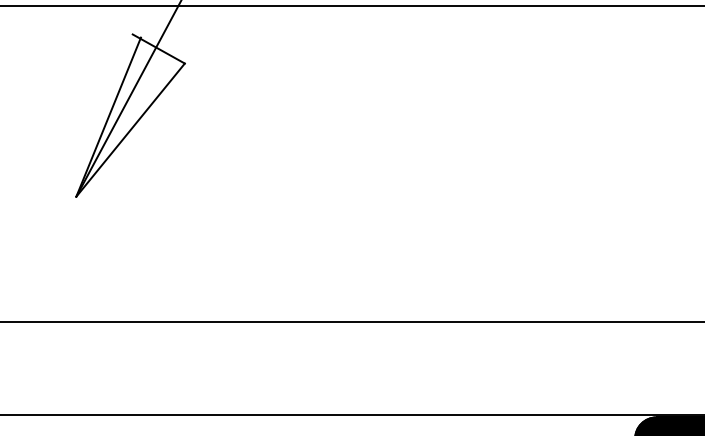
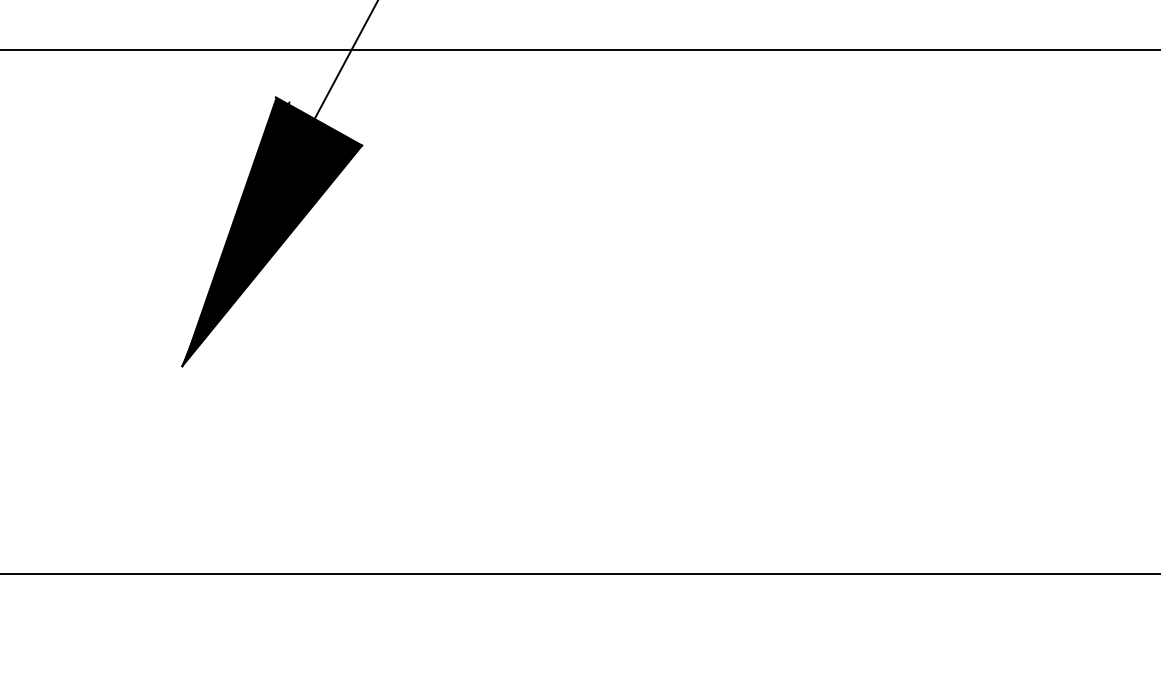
fill: (130, 115) -> (272, 231), added

